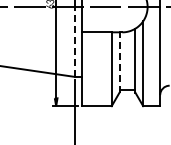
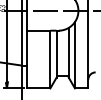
line: (75, 42) -> (22, 38), dashed -> solid
line: (119, 61) -> (56, 53), dashed -> solid

